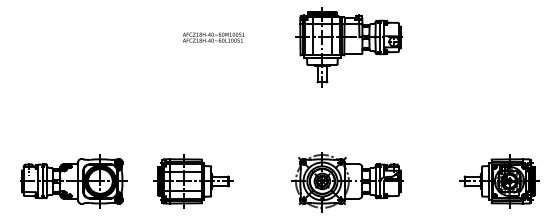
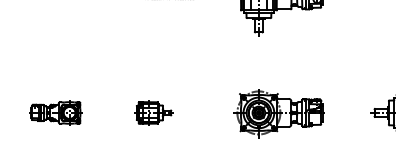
part: (73, 181) -> (56, 113), size x0.6
part: (193, 181) -> (154, 113), size x0.6

